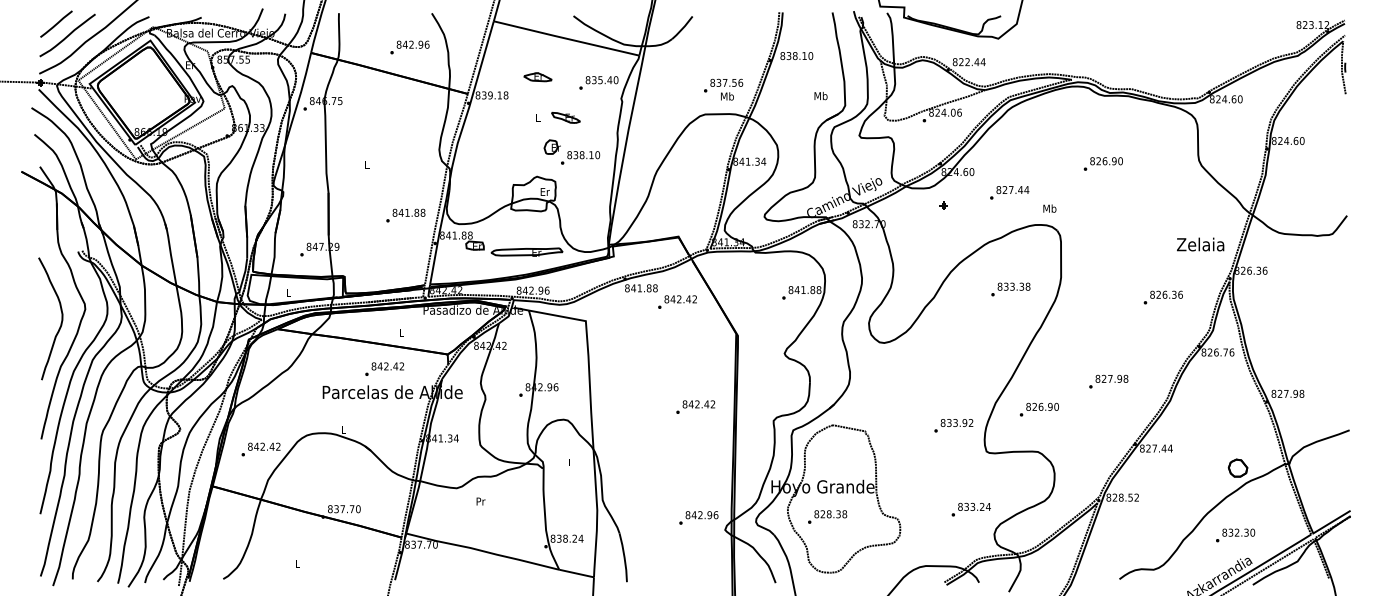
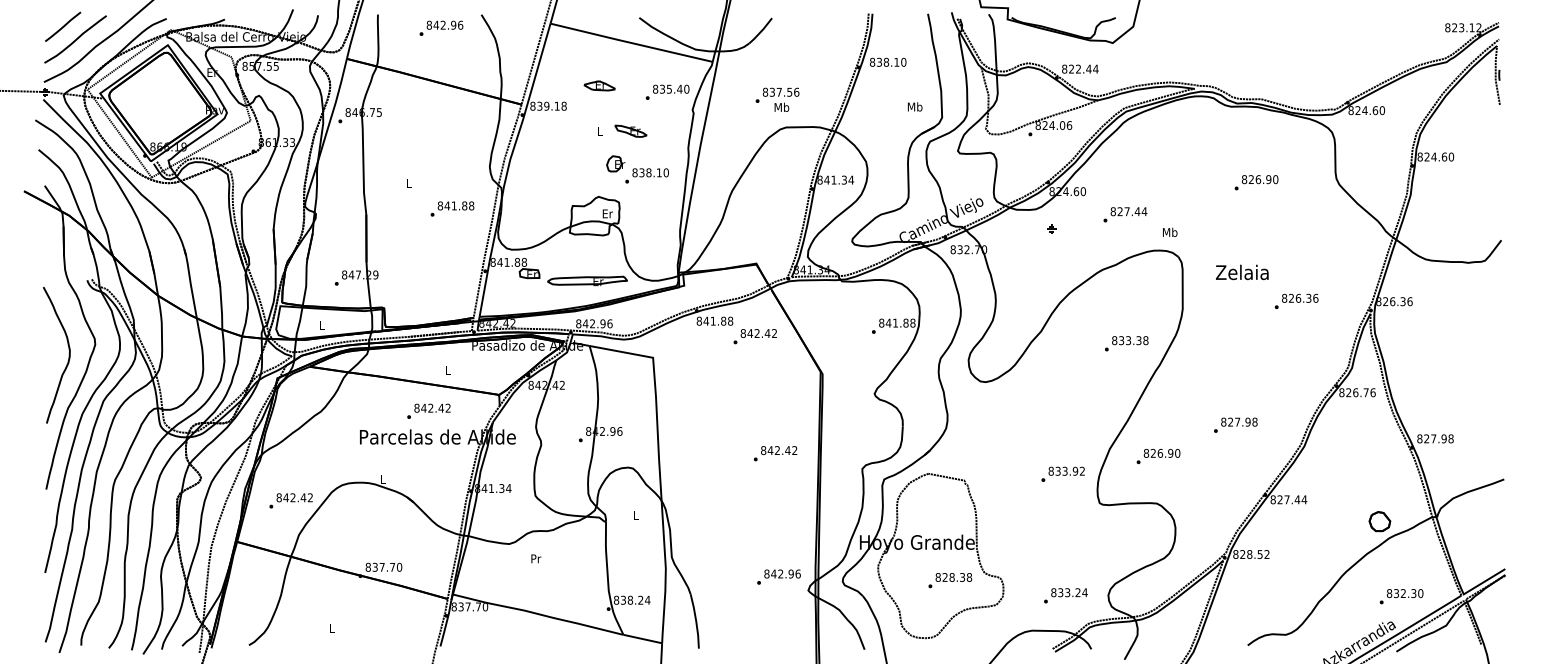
text: (409, 47) -> (440, 28), moved
text: (723, 89) -> (777, 99), moved
text: (1102, 163) -> (1255, 182), moved
text: (405, 215) -> (452, 208), moved
text: (1200, 244) -> (1242, 272), moved
text: (1010, 289) -> (1126, 343), moved
text: (1162, 297) -> (1295, 301), moved
text: (970, 509) -> (1065, 595), moved
text: (827, 516) -> (950, 579), moved
text: (1235, 535) -> (1401, 596), moved

